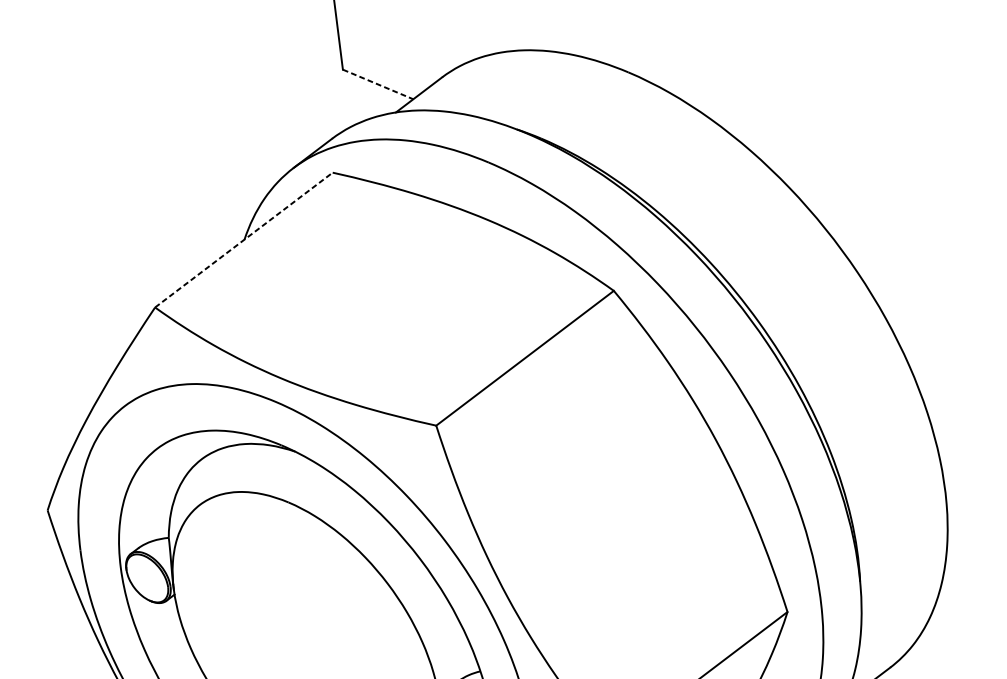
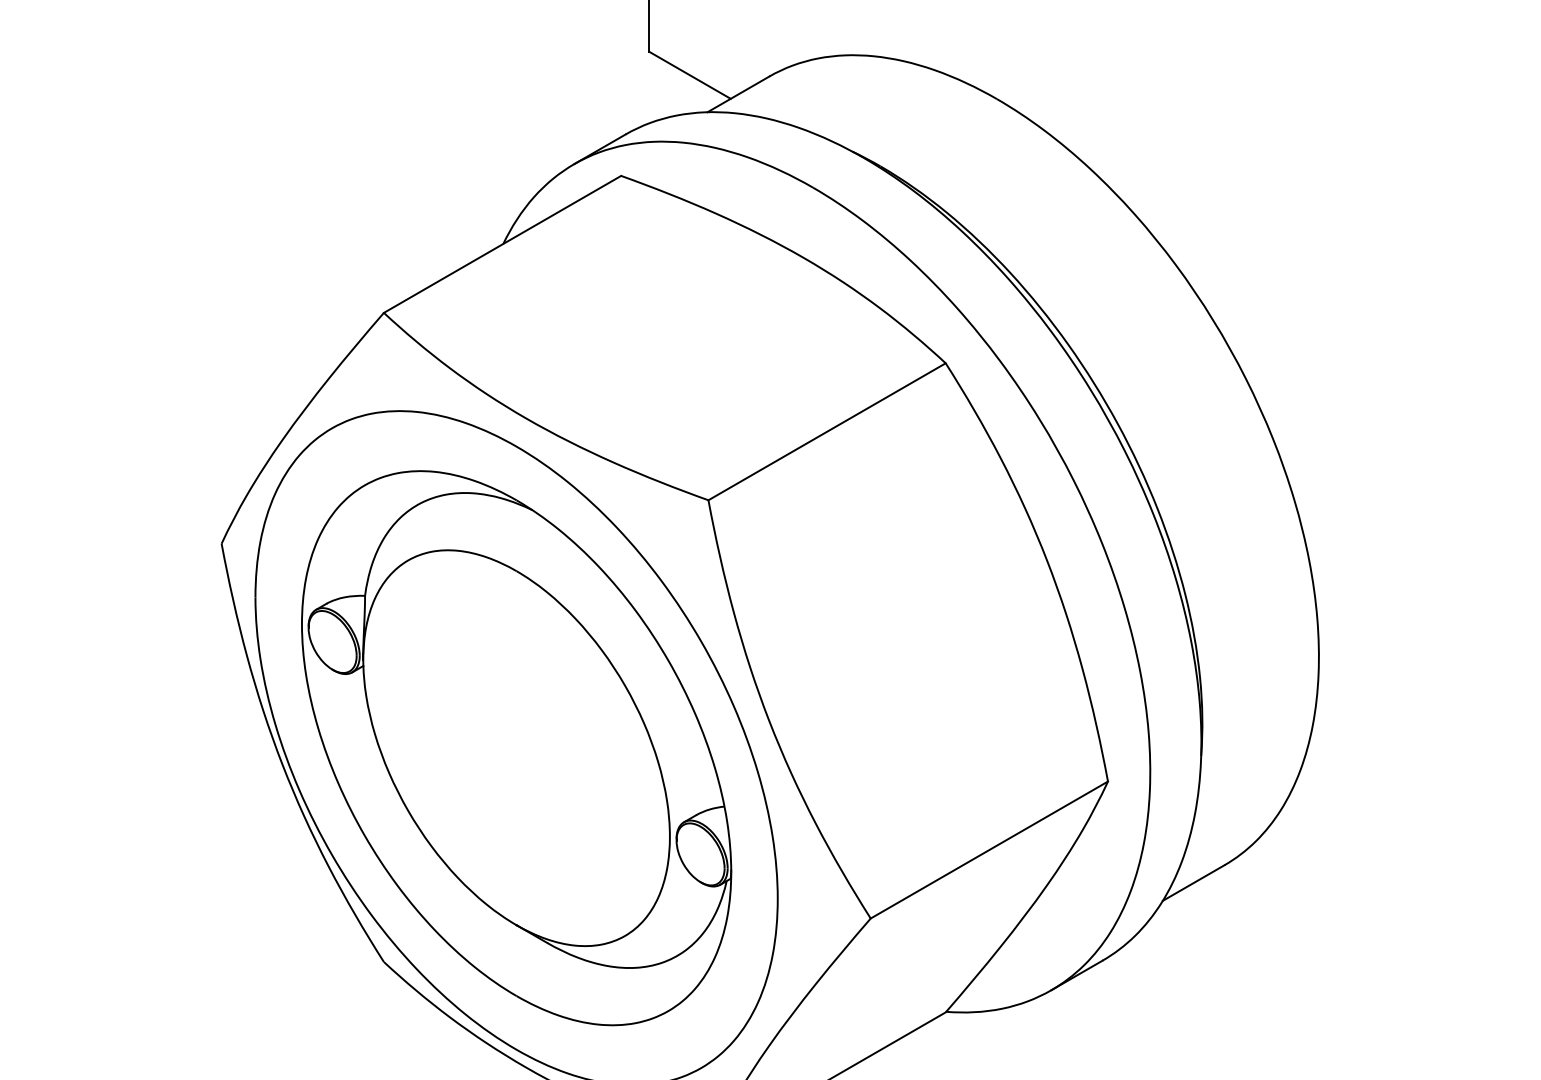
line: (378, 84) -> (690, 75), dashed -> solid
line: (243, 240) -> (502, 244), dashed -> solid

